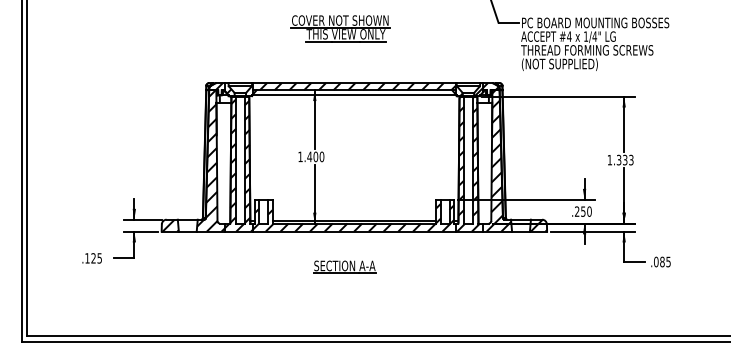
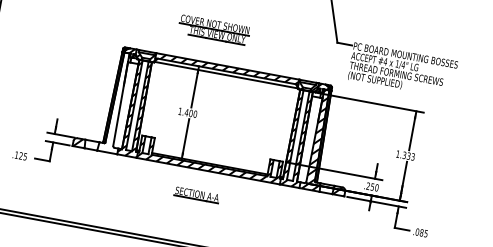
part: (340, 28) -> (214, 29), moved
hatch: (211, 160) -> (116, 102), removed

